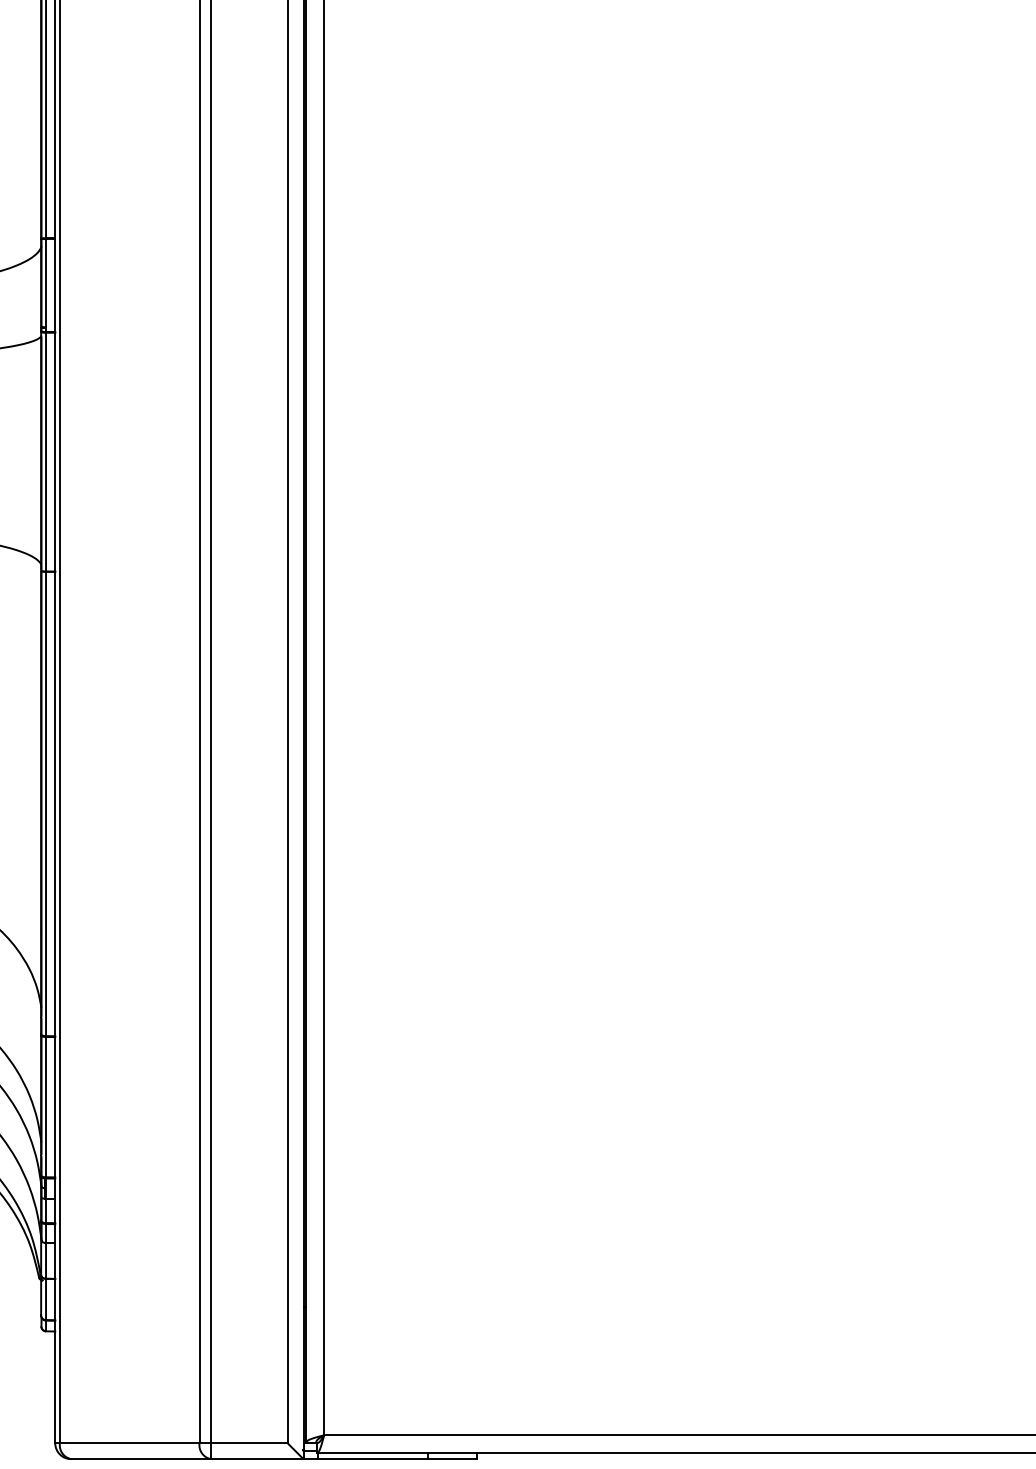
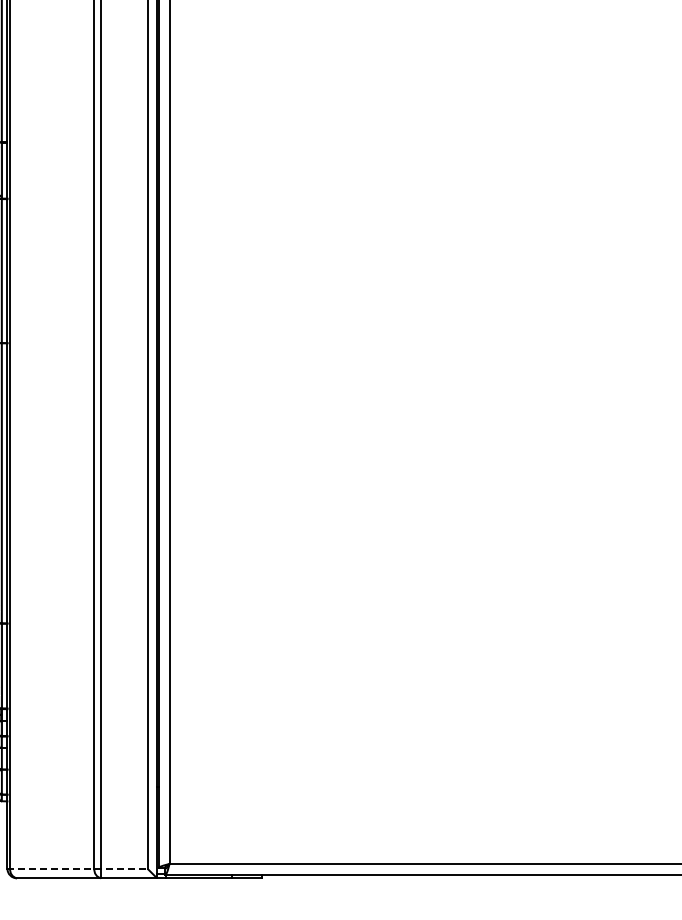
line: (173, 1442) -> (78, 868), solid -> dashed

